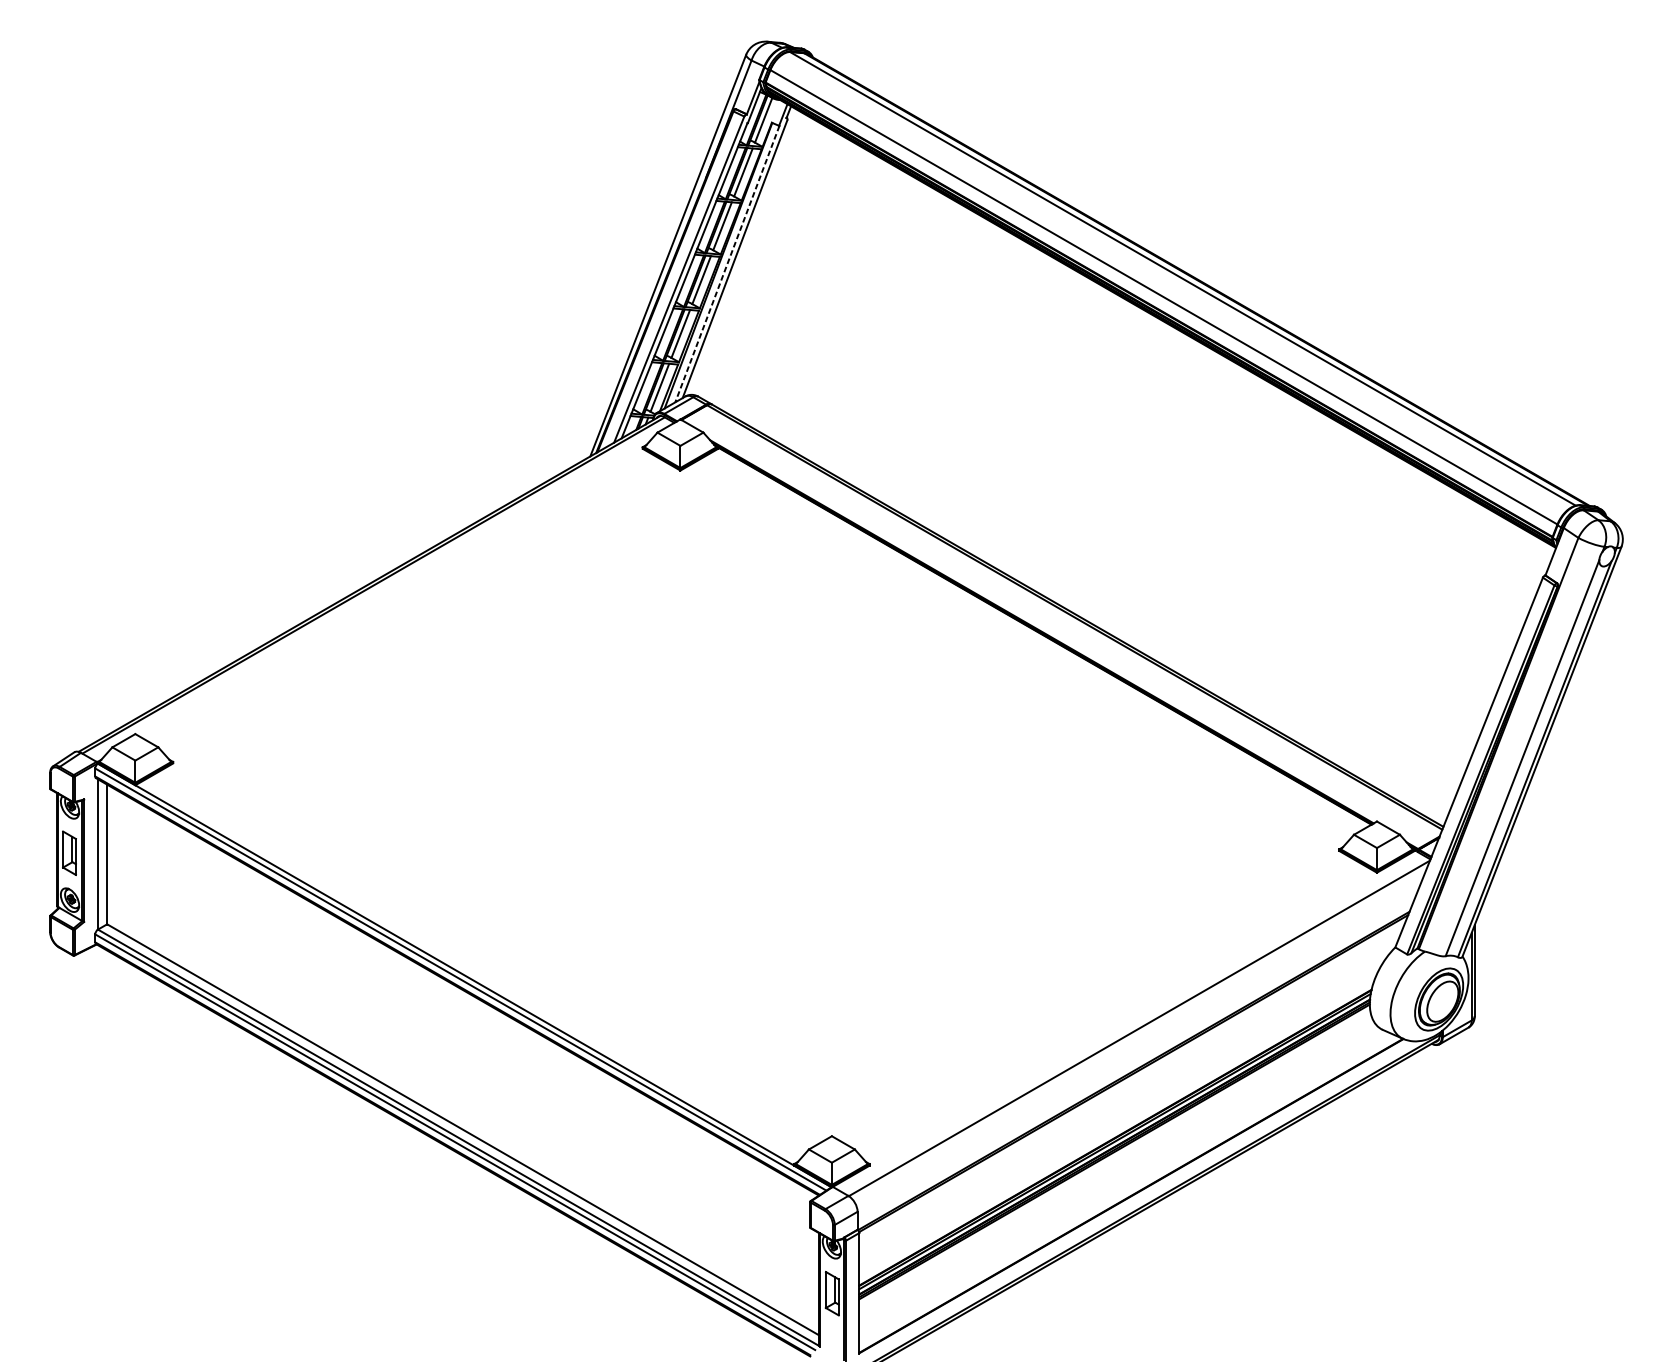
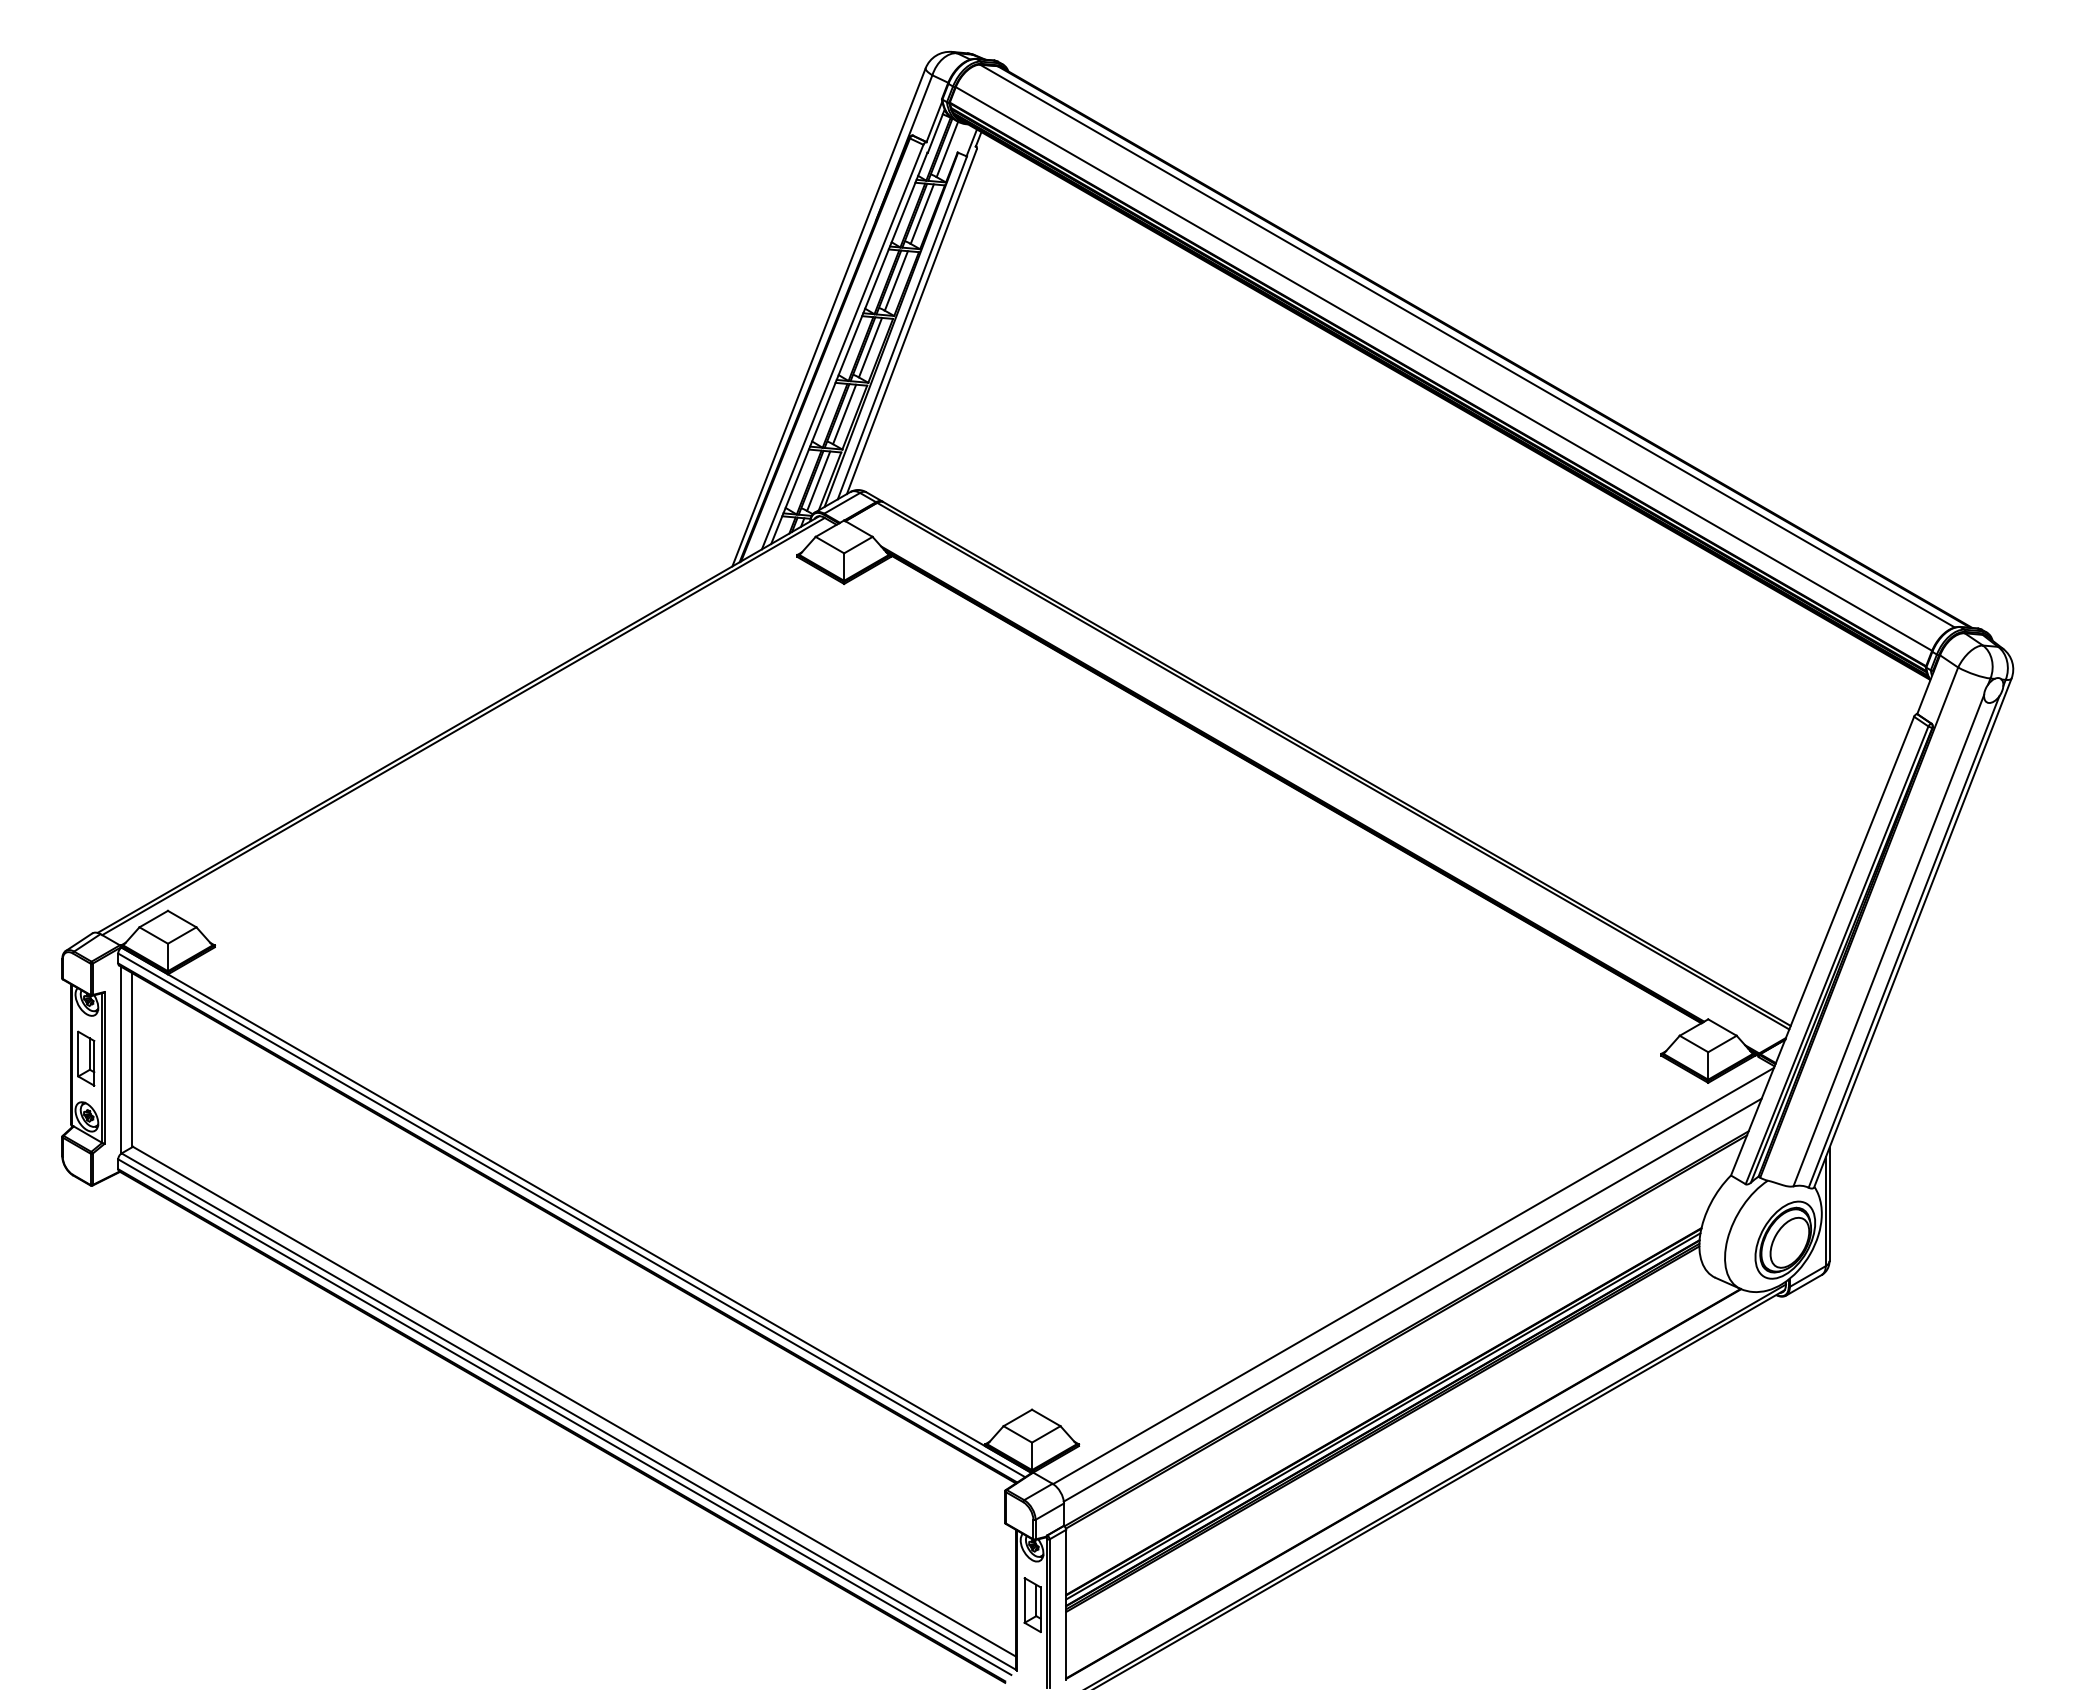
line: (727, 264) -> (902, 328), dashed -> solid
line: (1138, 1047) -> (1412, 1299), added

